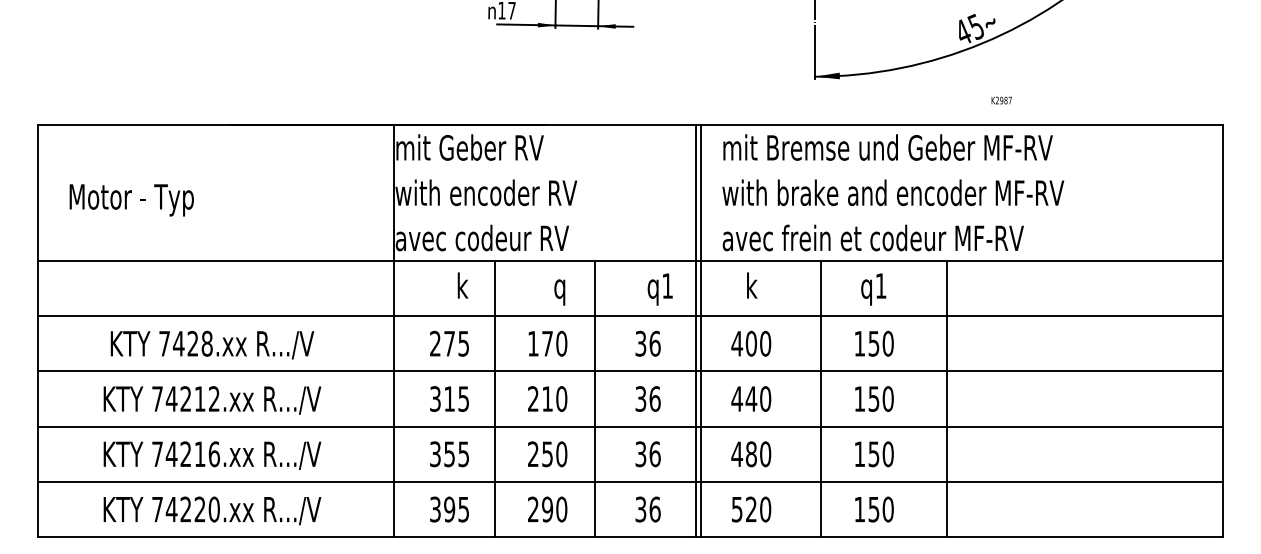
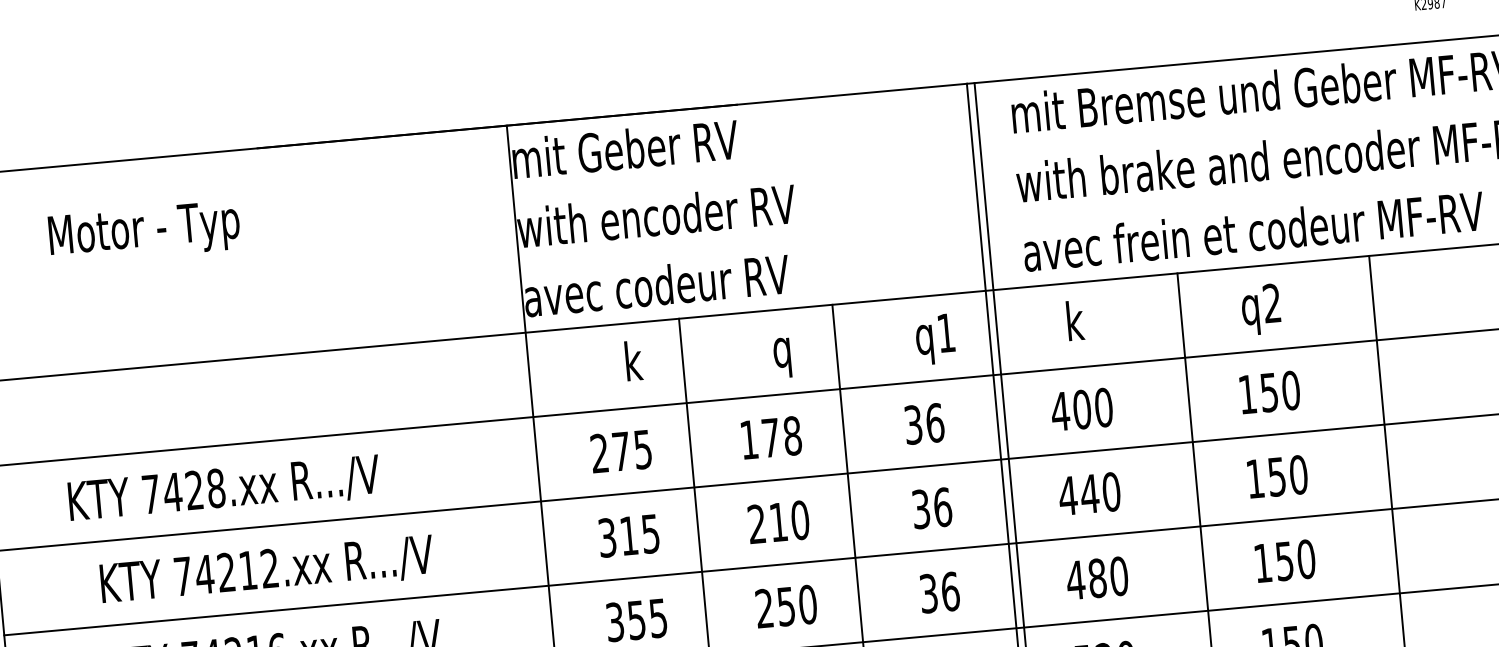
text: (131, 200) -> (144, 232), moved
text: (880, 285) -> (1271, 302), q1 -> q2
text: (561, 343) -> (792, 435), 170 -> 178
text: (212, 344) -> (224, 488), moved

